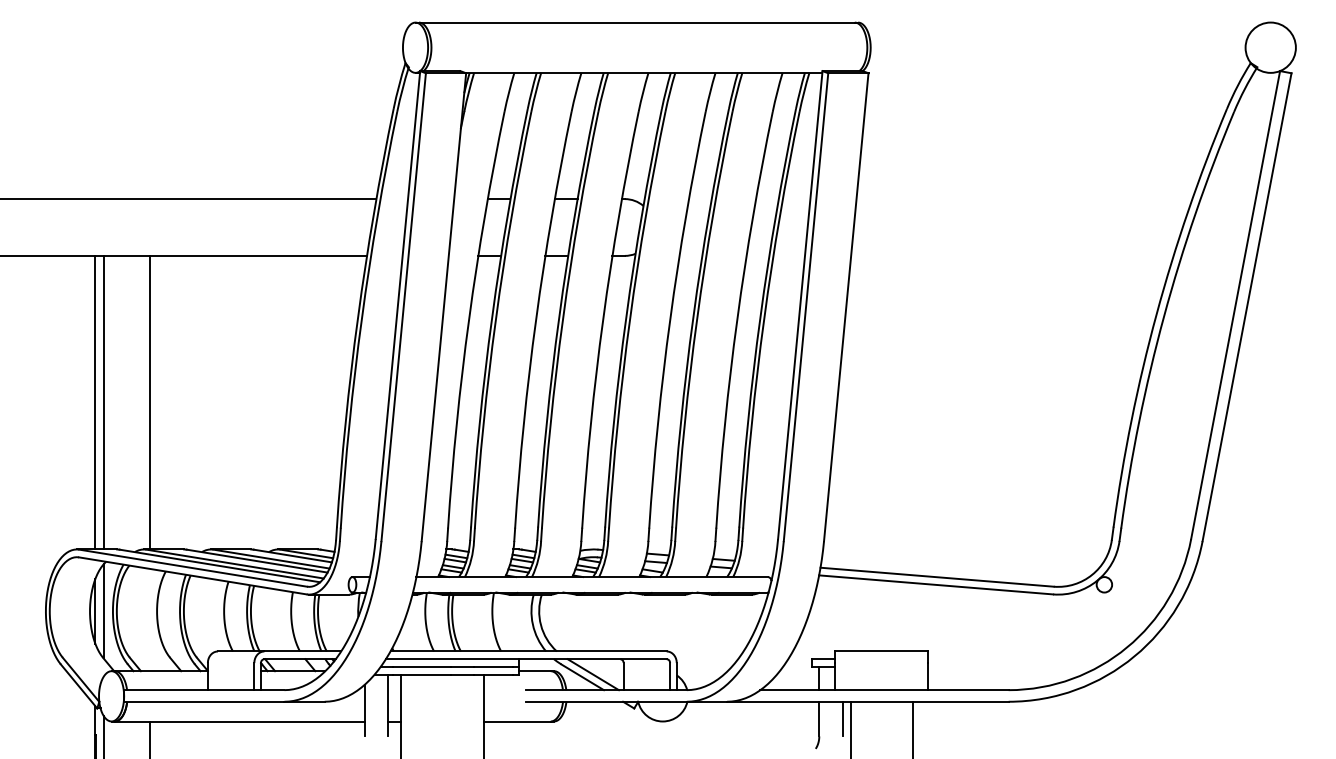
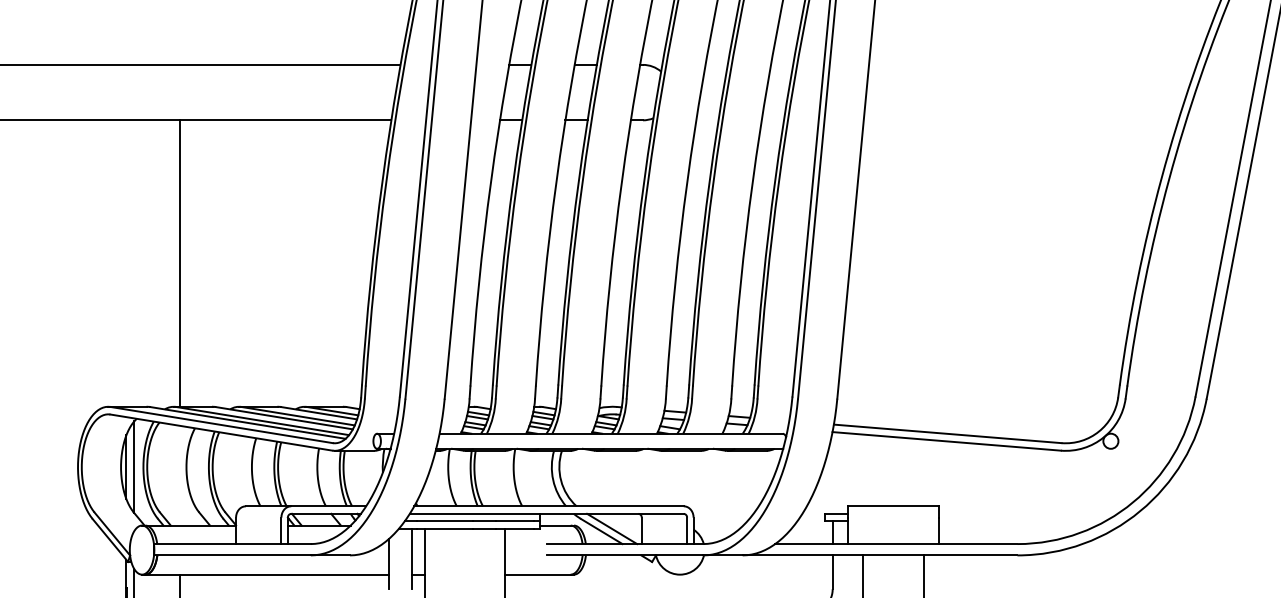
line: (95, 402) -> (126, 263), removed
line: (103, 402) -> (134, 263), removed
line: (842, 718) -> (855, 571), removed

